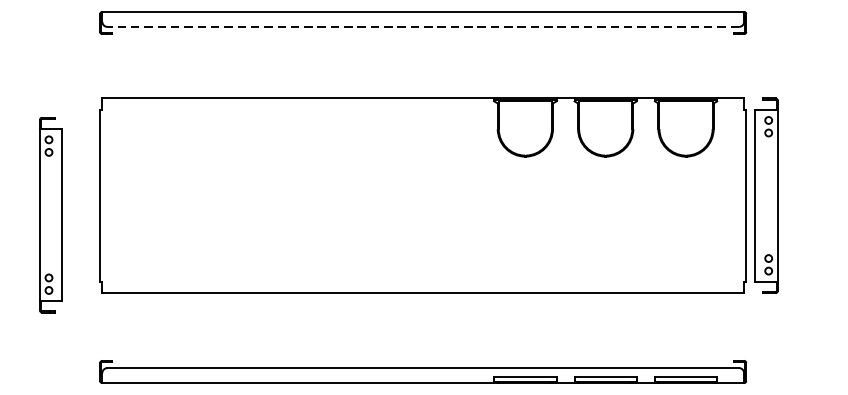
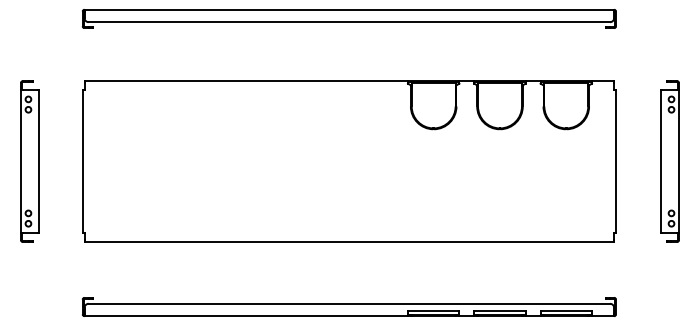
line: (423, 27) -> (349, 22), dashed -> solid
part: (766, 195) -> (669, 161), moved
part: (50, 215) -> (29, 161), moved

